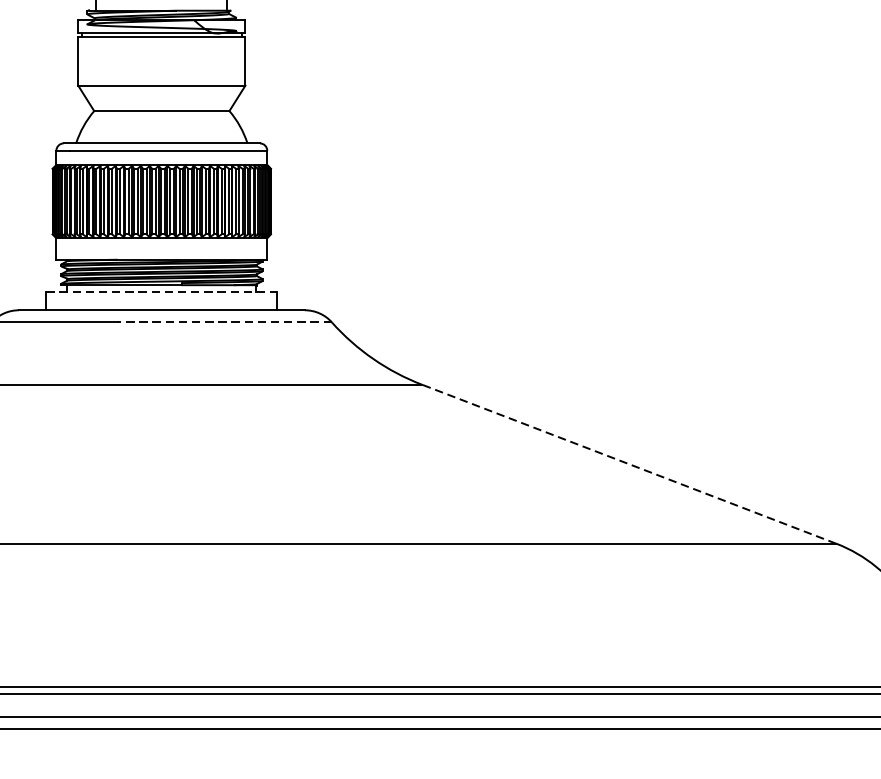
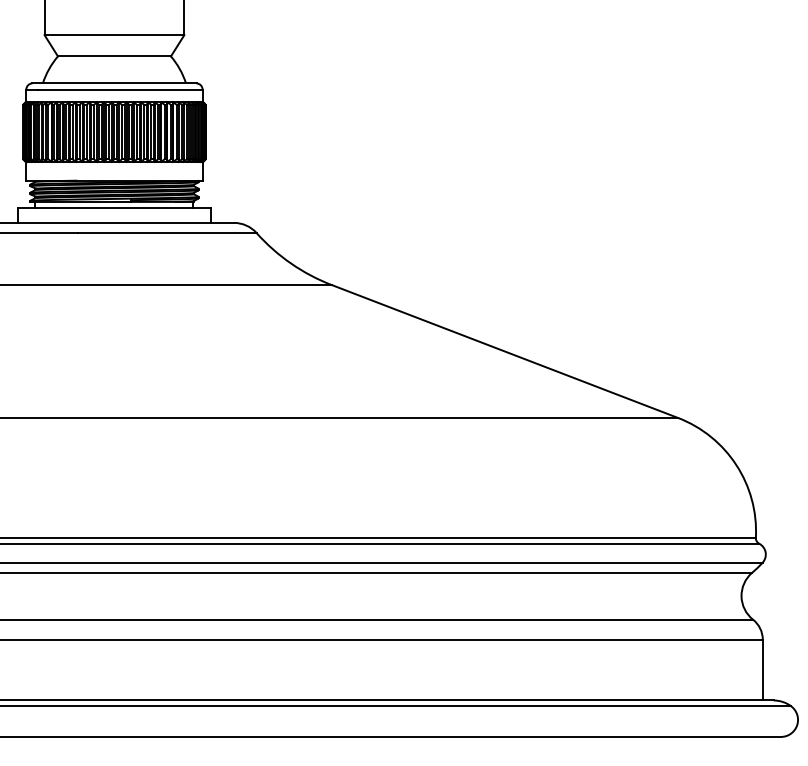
line: (161, 293) -> (114, 208), dashed -> solid
line: (224, 322) -> (166, 233), dashed -> solid
line: (628, 464) -> (504, 351), dashed -> solid

